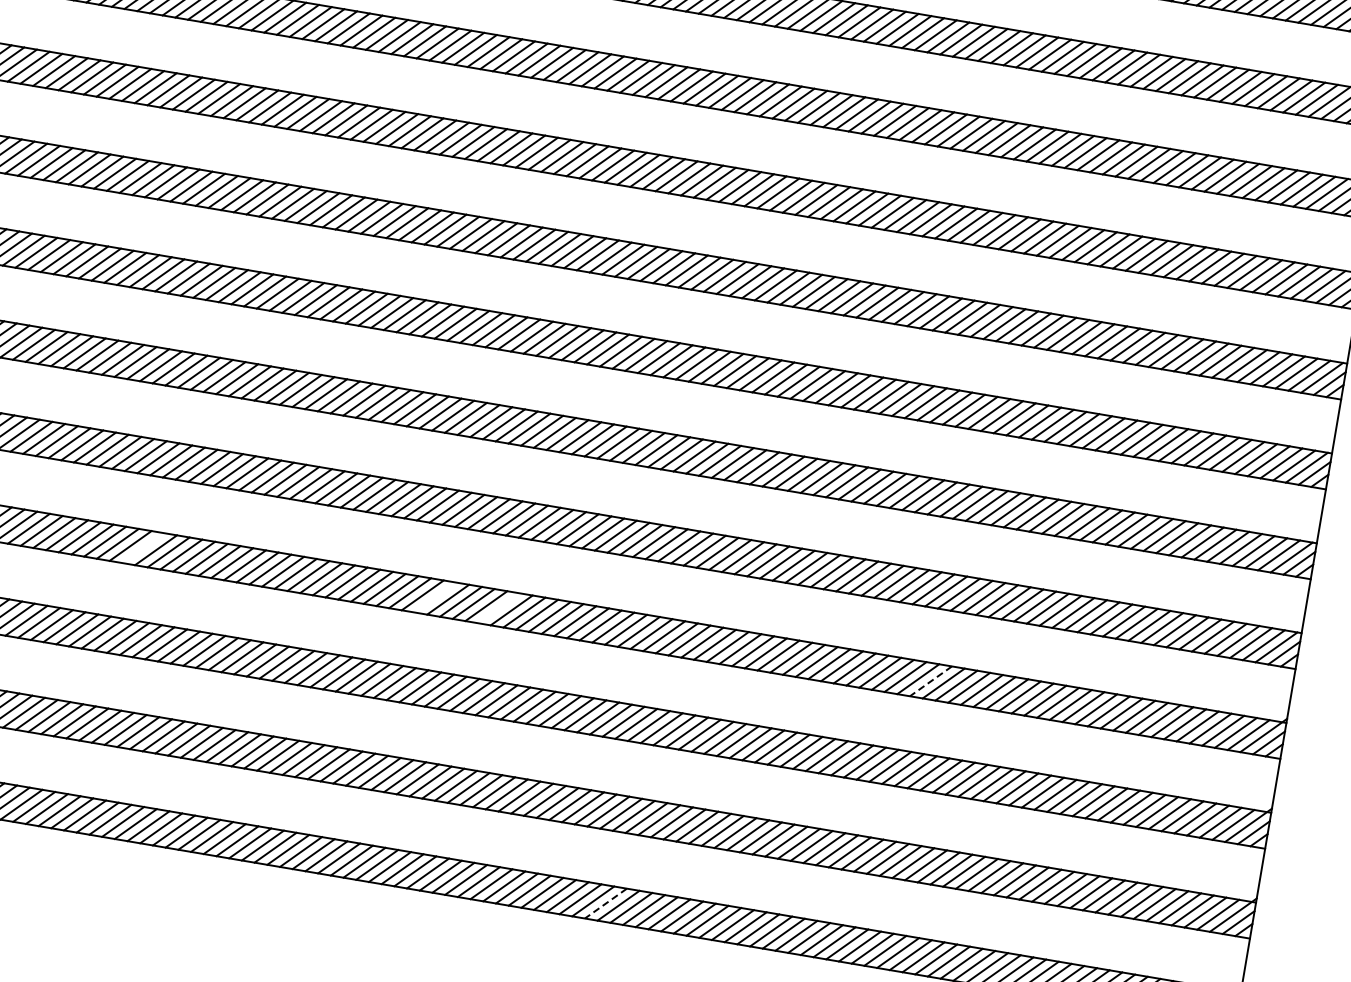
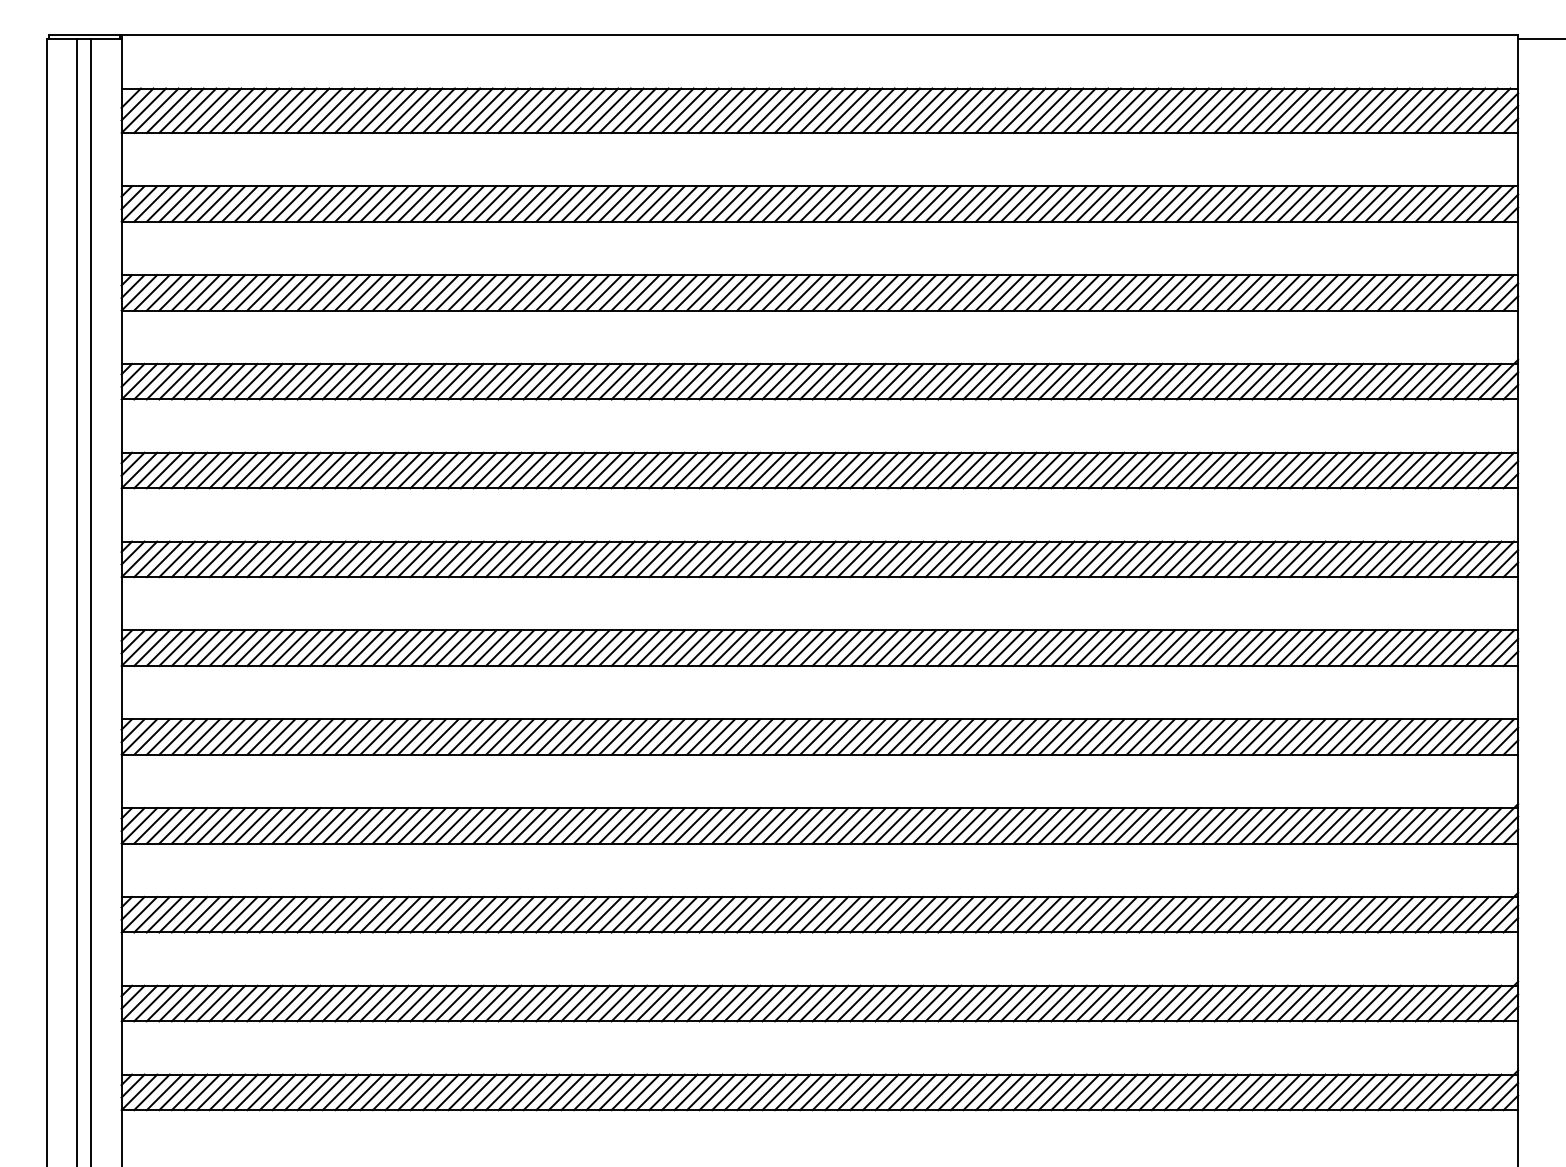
line: (143, 547) -> (390, 825), added
line: (435, 597) -> (679, 825), added
line: (499, 607) -> (742, 825), added
line: (930, 681) -> (1169, 826), dashed -> solid
line: (605, 903) -> (892, 1092), dashed -> solid

